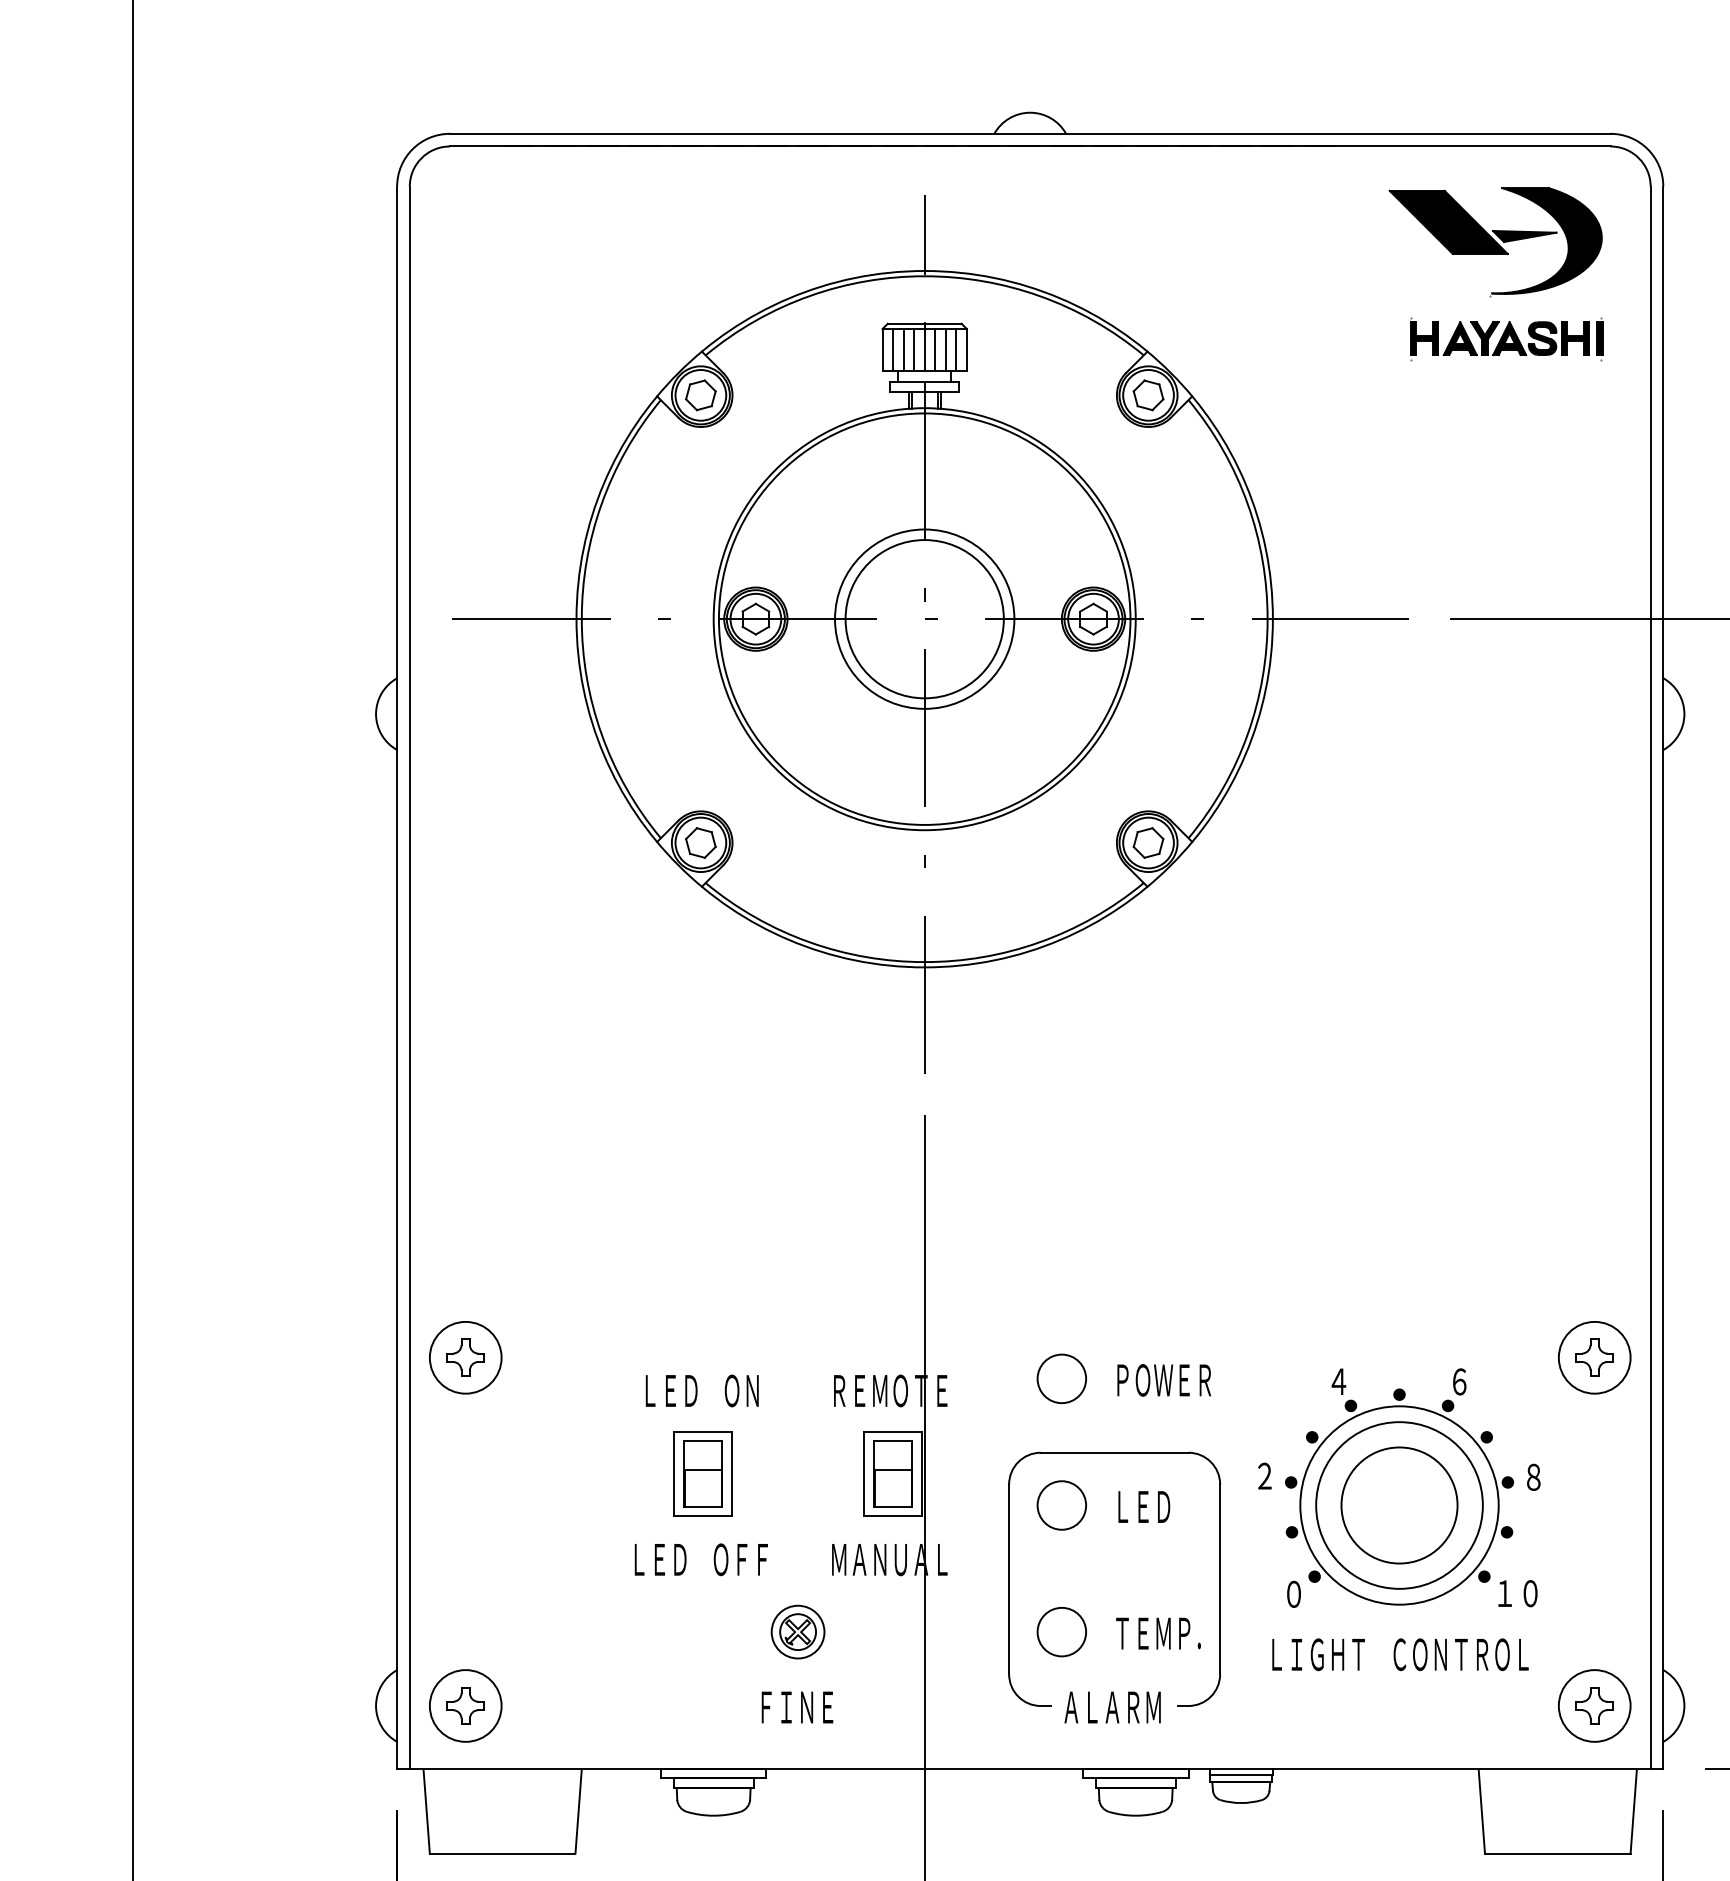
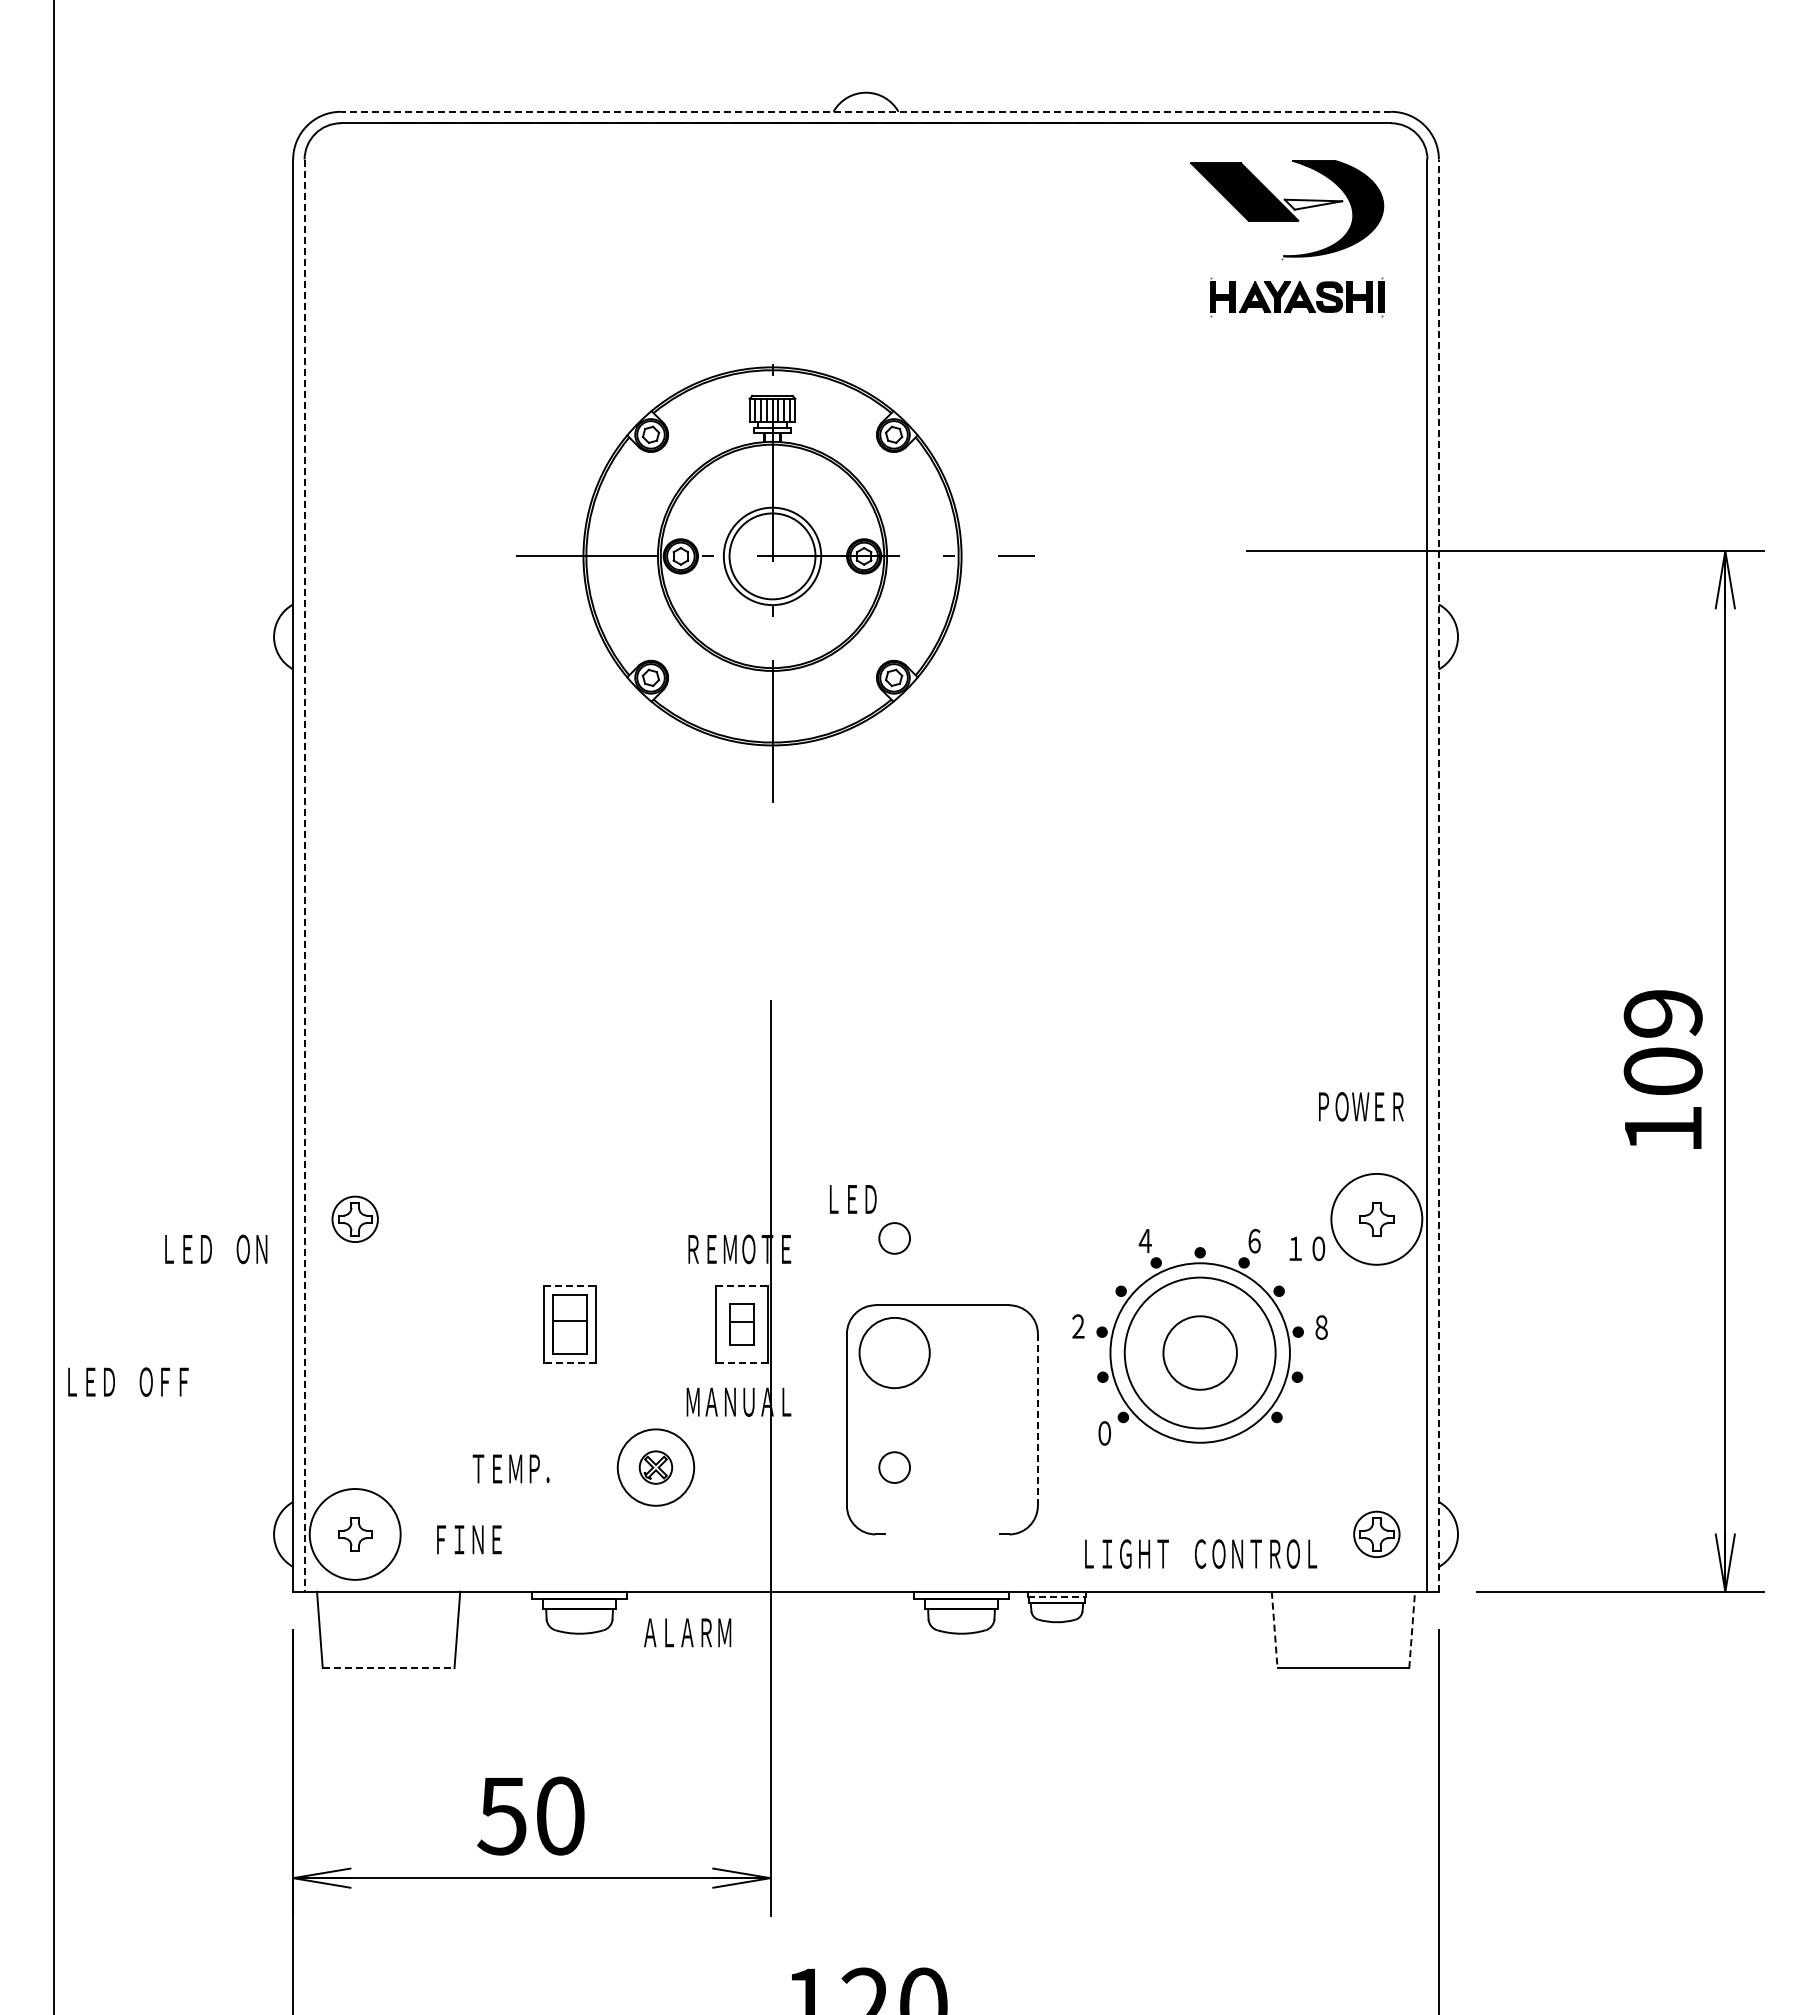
line: (1029, 133) -> (865, 111), solid -> dashed
fill: (1524, 236) -> (1313, 204), removed
part: (930, 634) -> (775, 564), size x0.6
line: (1662, 977) -> (1438, 875), solid -> dashed
line: (409, 978) -> (304, 876), solid -> dashed
circle: (464, 1356) -> (354, 1218), size x0.7
circle: (1594, 1356) -> (1376, 1218), size x1.4
circle: (1061, 1378) -> (894, 1238), size x0.7
text: (1164, 1380) -> (1361, 1106), moved
text: (702, 1391) -> (216, 1249), moved
line: (703, 1431) -> (570, 1286), solid -> dashed
line: (893, 1431) -> (742, 1286), solid -> dashed
part: (892, 1473) -> (741, 1324), size x0.7
circle: (1061, 1504) -> (894, 1352), size x1.6
circle: (1398, 1504) -> (1199, 1352), size x0.7
text: (1144, 1507) -> (853, 1199), moved
line: (702, 1515) -> (569, 1362), solid -> dashed
line: (892, 1515) -> (741, 1362), solid -> dashed
text: (701, 1559) -> (128, 1381), moved
line: (1219, 1578) -> (1037, 1419), solid -> dashed
text: (1518, 1593) -> (1307, 1248), moved
circle: (797, 1632) -> (655, 1467), size x1.6
circle: (1061, 1632) -> (894, 1467), size x0.7
text: (1157, 1633) -> (510, 1468), moved
text: (1400, 1654) -> (1201, 1553), moved
circle: (464, 1704) -> (354, 1533), size x1.4
circle: (1594, 1704) -> (1376, 1533), size x0.7
text: (797, 1707) -> (469, 1539), moved
text: (1112, 1707) -> (687, 1632), moved
line: (1240, 1774) -> (1056, 1596), solid -> dashed
line: (1634, 1811) -> (1412, 1629), solid -> dashed
line: (1481, 1812) -> (1274, 1630), solid -> dashed
line: (502, 1854) -> (388, 1668), solid -> dashed

